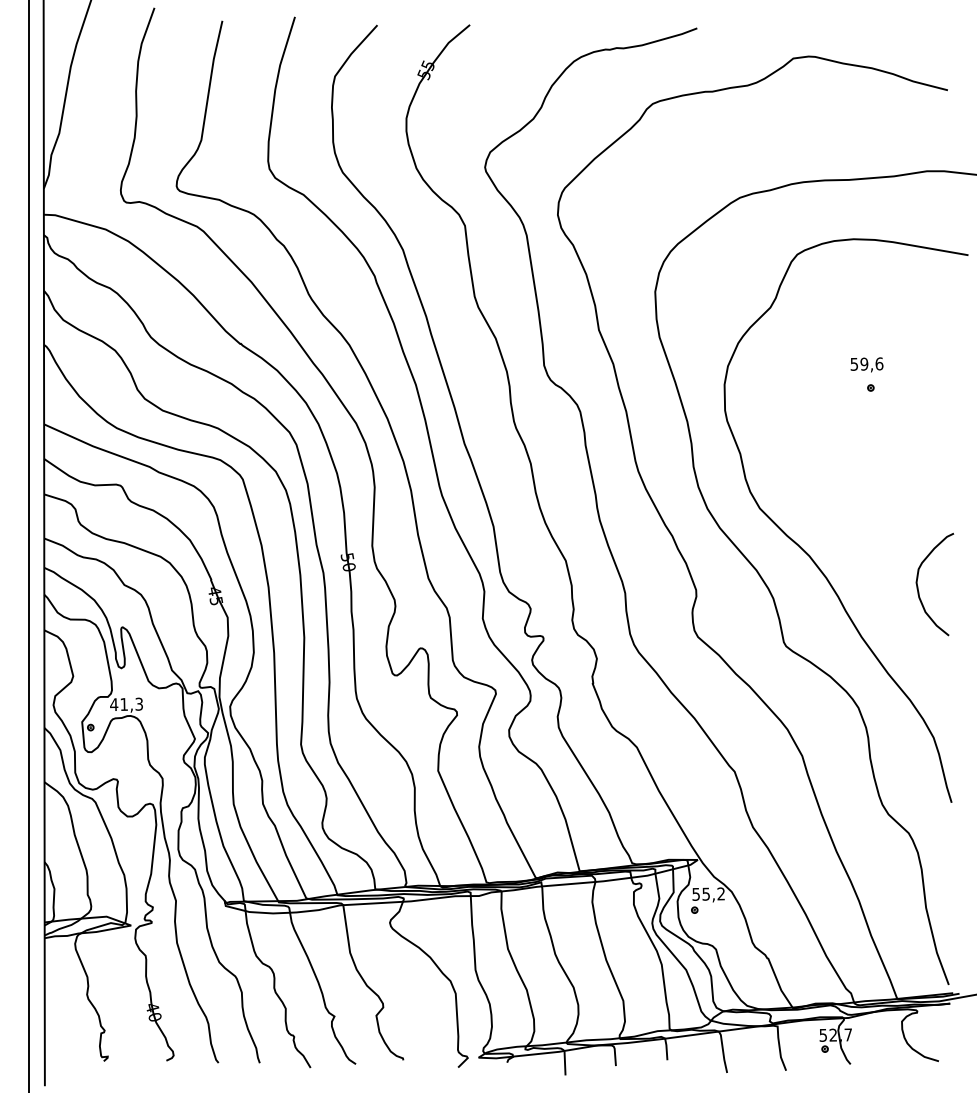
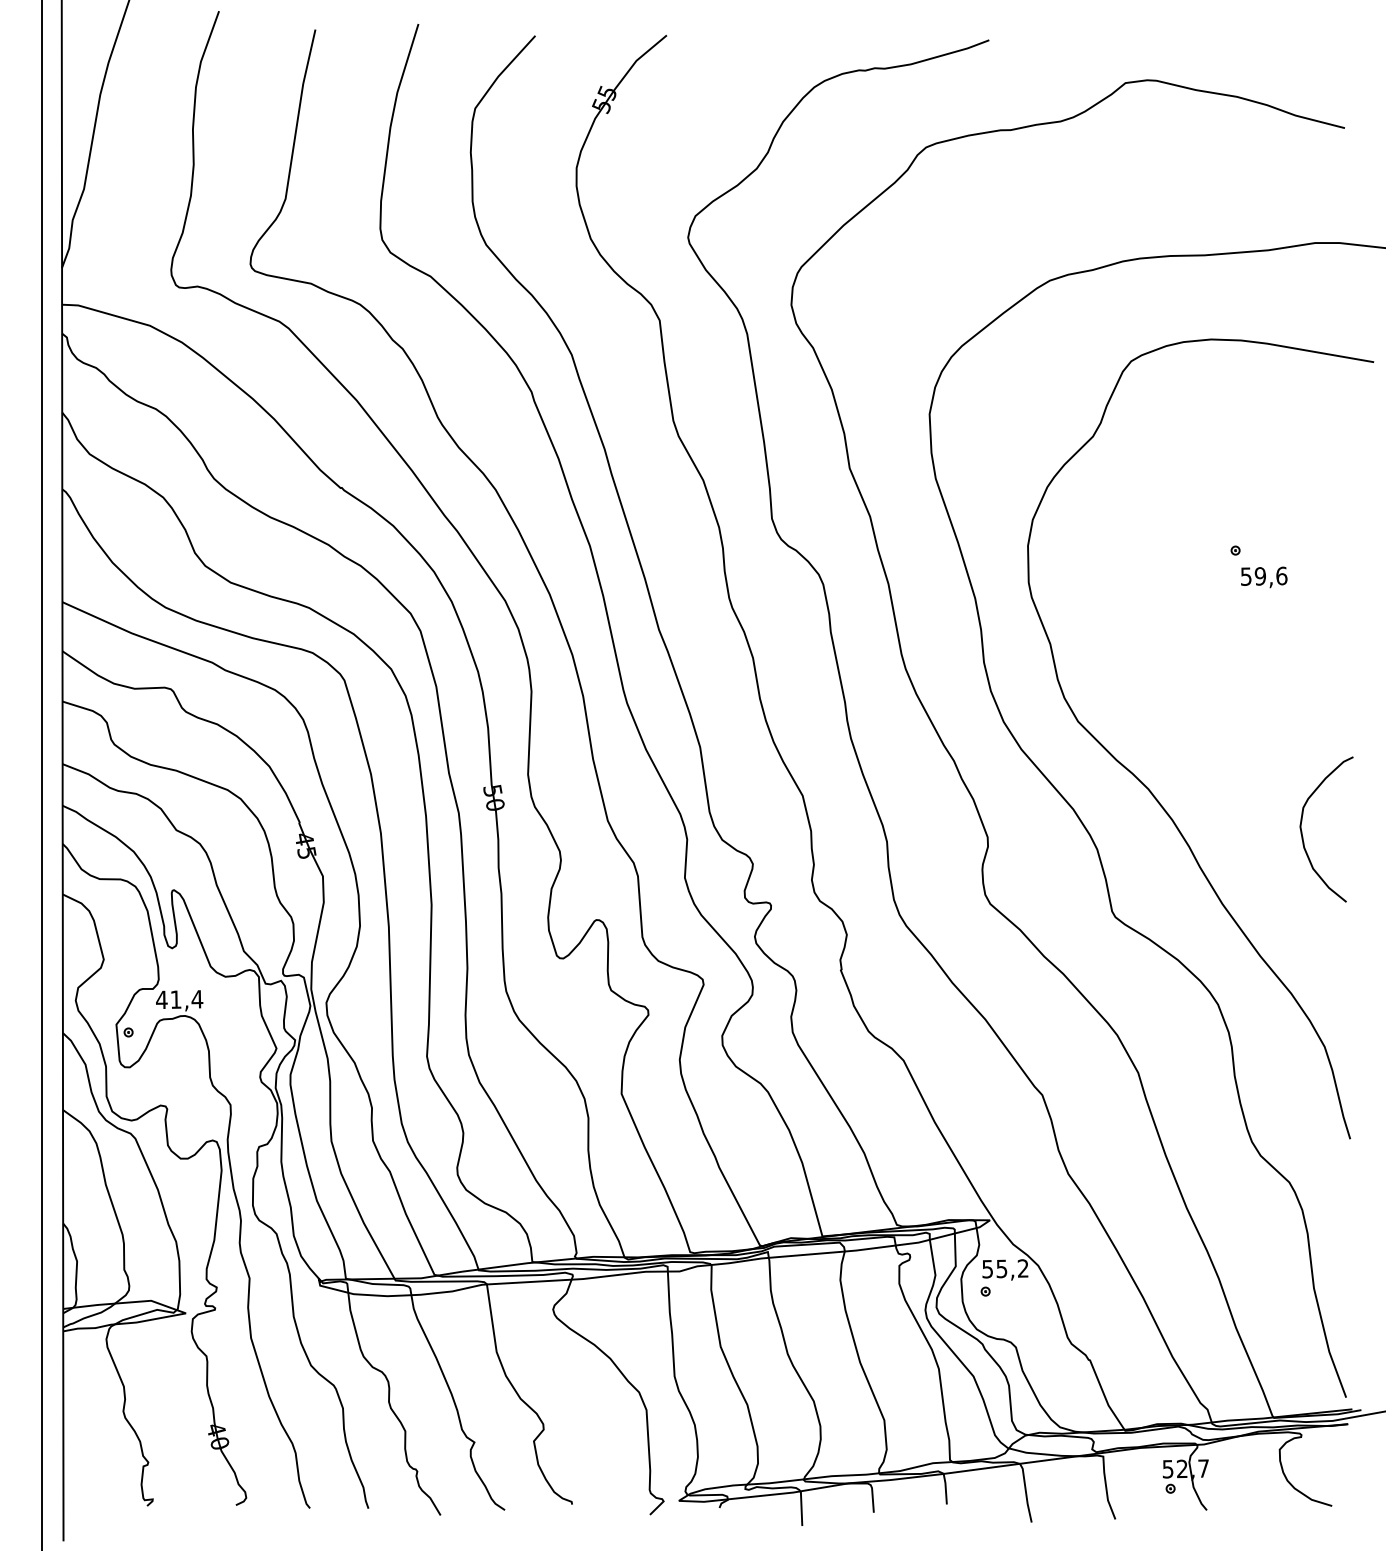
text: (866, 364) -> (1263, 576), moved
text: (139, 703) -> (197, 998), 41,3 -> 41,4

